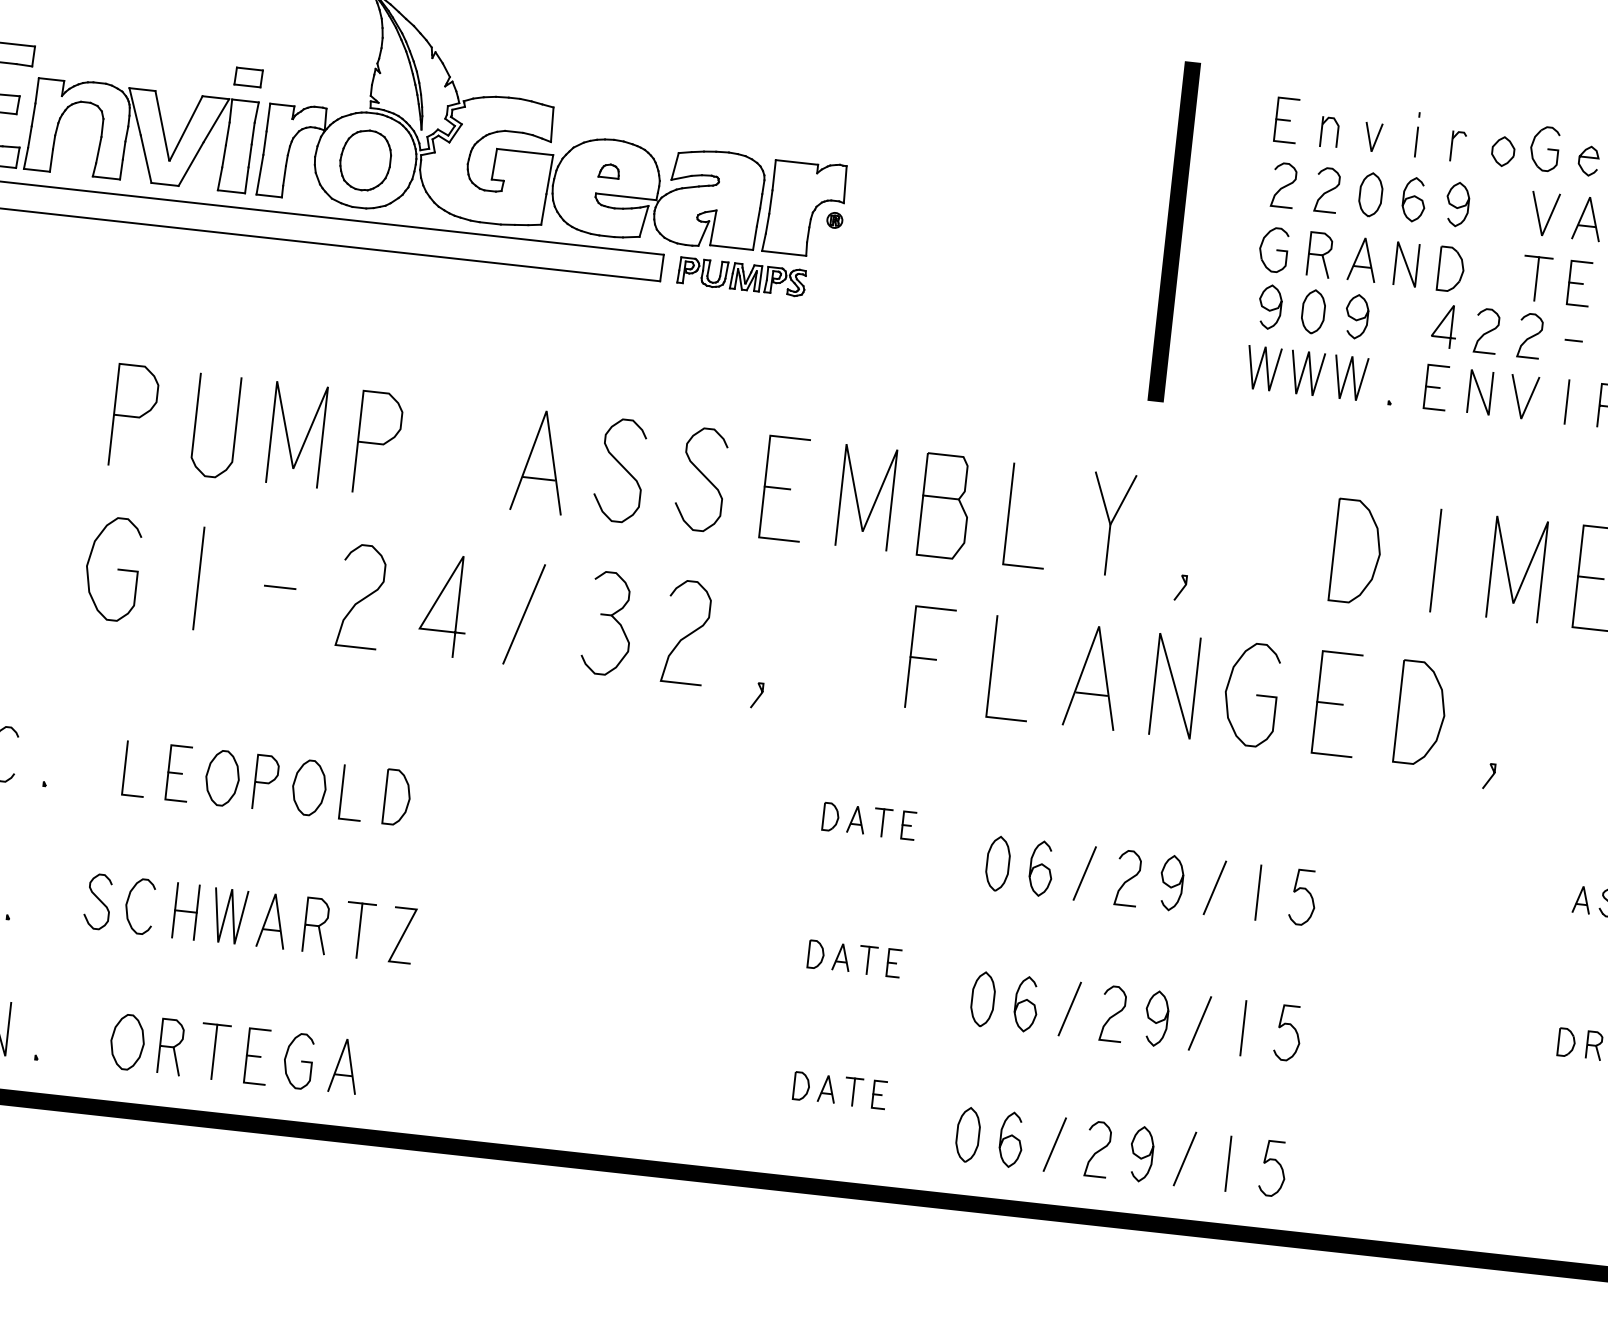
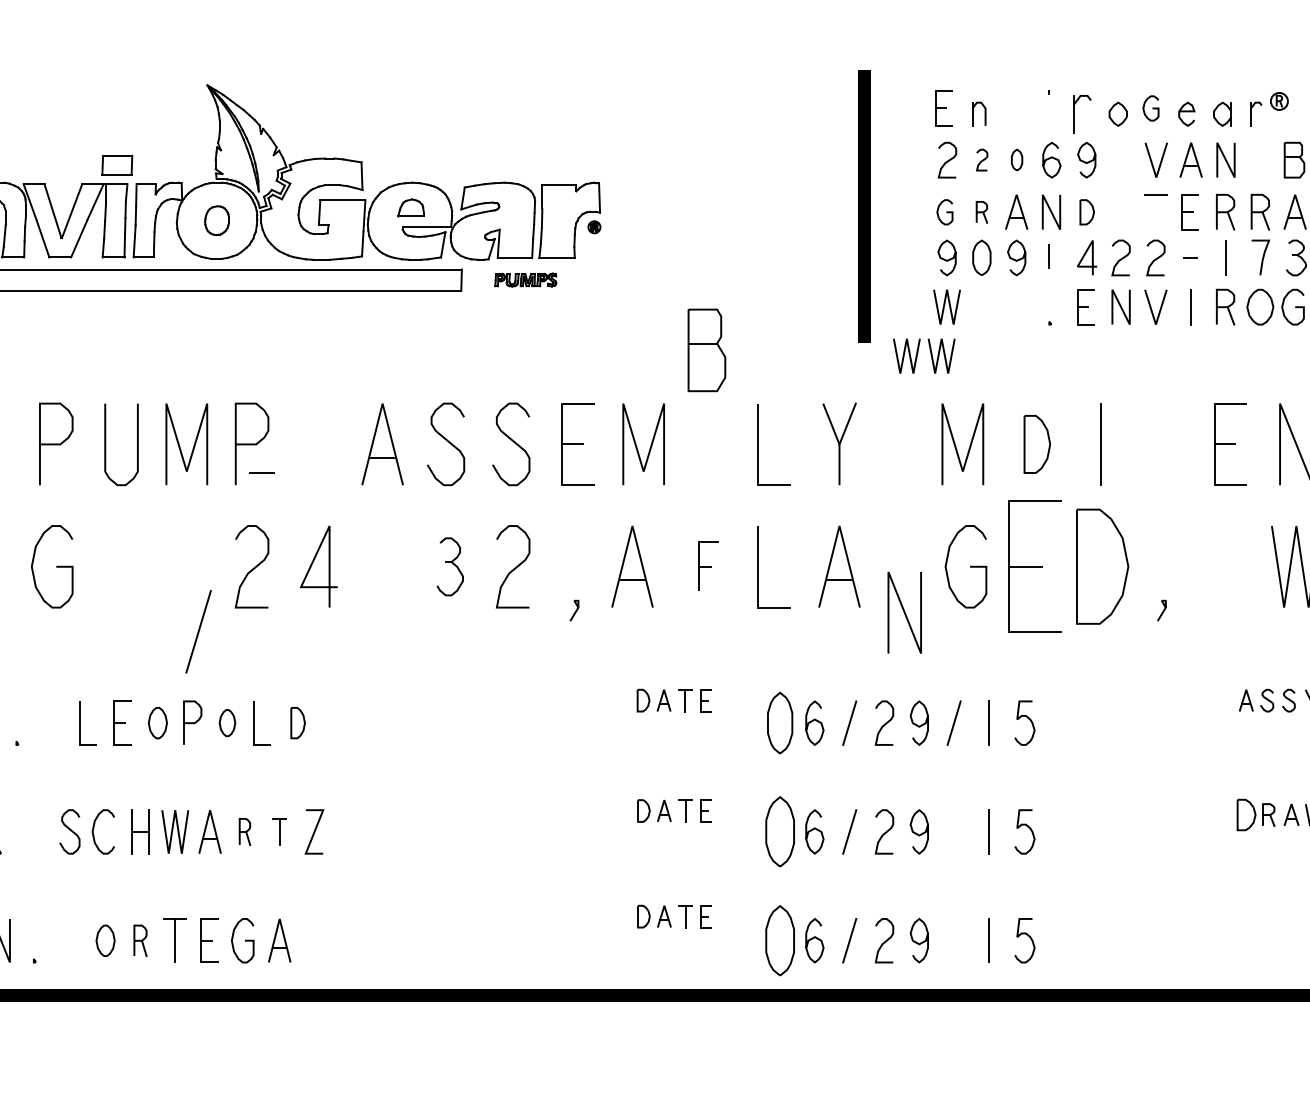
part: (247, 76) -> (116, 164), size x1.4
line: (1370, 137) -> (1011, 114), removed
line: (1416, 142) -> (1048, 256), moved
part: (1458, 145) -> (1082, 113), size x1.6
part: (1544, 148) -> (1150, 108), size x0.7
part: (364, 159) -> (216, 220), size x0.6
part: (609, 170) -> (411, 207), size x1.6
part: (1326, 189) -> (981, 159), size x0.6
part: (1370, 193) -> (1016, 159), size x0.6
part: (1273, 250) -> (944, 212), size x0.7
part: (1319, 255) -> (981, 212), size x0.6
part: (1450, 269) -> (1086, 212), size x0.7
part: (741, 275) -> (525, 279), size x0.6
line: (1536, 277) -> (1155, 211), removed
part: (1328, 374) -> (924, 355), moved
part: (944, 506) -> (706, 350), moved
part: (1357, 552) -> (1037, 444), size x0.7
line: (1508, 571) -> (956, 446), moved
line: (198, 578) -> (121, 566), removed
line: (279, 587) -> (261, 472), moved
line: (1181, 588) -> (901, 488), removed
line: (524, 613) -> (198, 631), moved
part: (608, 623) -> (450, 566), size x0.7
part: (835, 648) -> (632, 566), added
part: (930, 658) -> (708, 566), size x0.6
line: (1174, 685) -> (904, 612), moved
part: (1336, 703) -> (1034, 566), size x1.6
part: (1421, 713) -> (1102, 566), size x1.4
part: (222, 777) -> (157, 722), size x0.7
part: (309, 787) -> (227, 722), size x0.6
part: (396, 796) -> (297, 722), size x0.7
part: (997, 863) -> (779, 722), size x1.4
part: (315, 925) -> (244, 831), size x0.6
part: (359, 930) -> (279, 831), size x0.6
part: (982, 998) -> (779, 831), size x1.6
line: (1199, 1022) -> (953, 831), removed
part: (127, 1041) -> (105, 940), size x0.7
part: (1566, 1041) -> (1246, 814), size x1.4
part: (171, 1046) -> (140, 940), size x0.7
part: (967, 1134) -> (779, 940), size x1.6
line: (1184, 1158) -> (953, 940), removed

